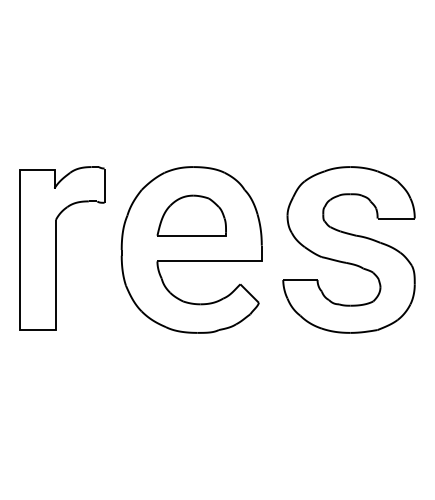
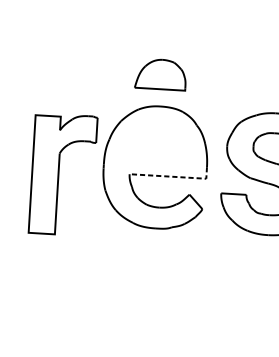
part: (191, 215) -> (160, 74), moved
part: (62, 248) -> (63, 174), moved
line: (218, 261) -> (174, 176), solid -> dashed

